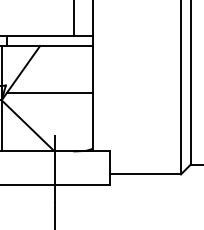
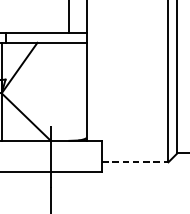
line: (49, 93) -> (46, 87), removed
line: (145, 174) -> (135, 162), solid -> dashed

